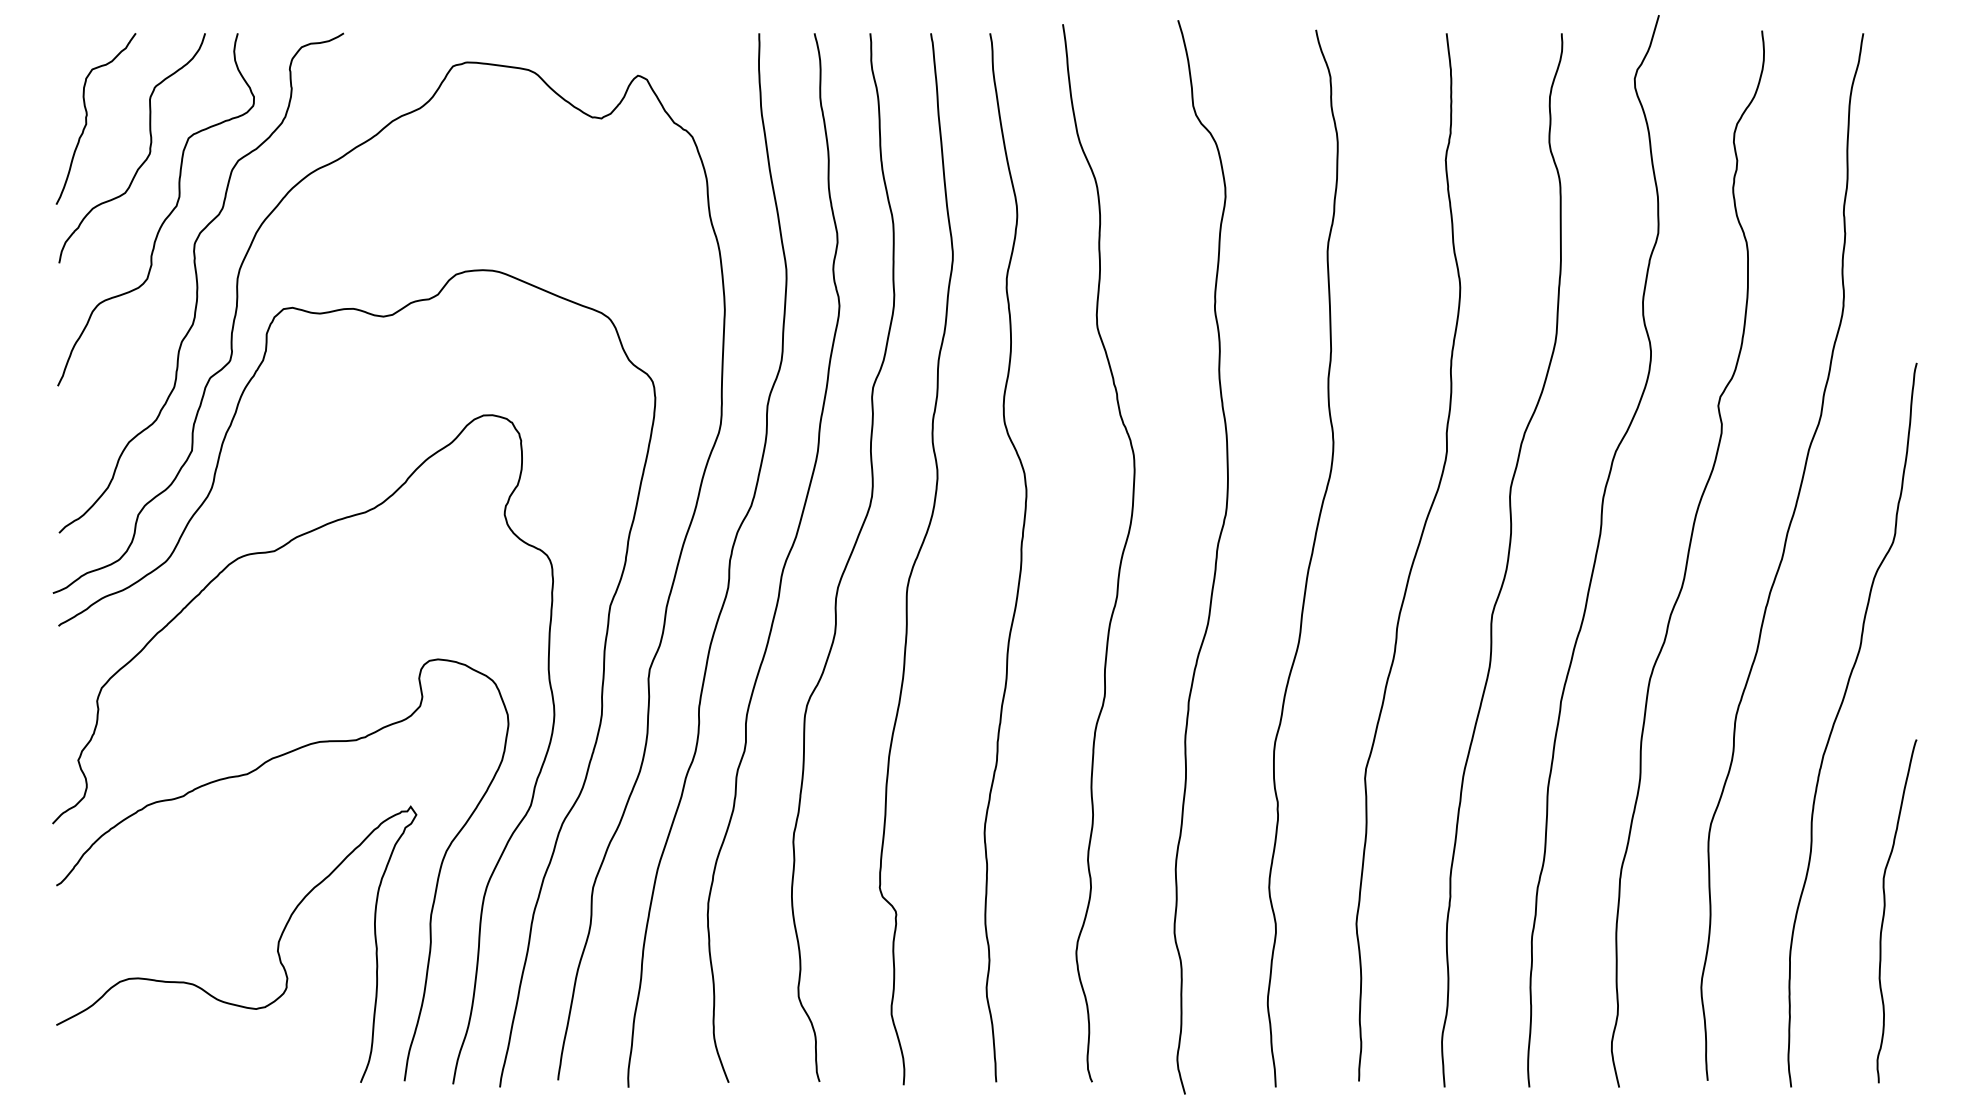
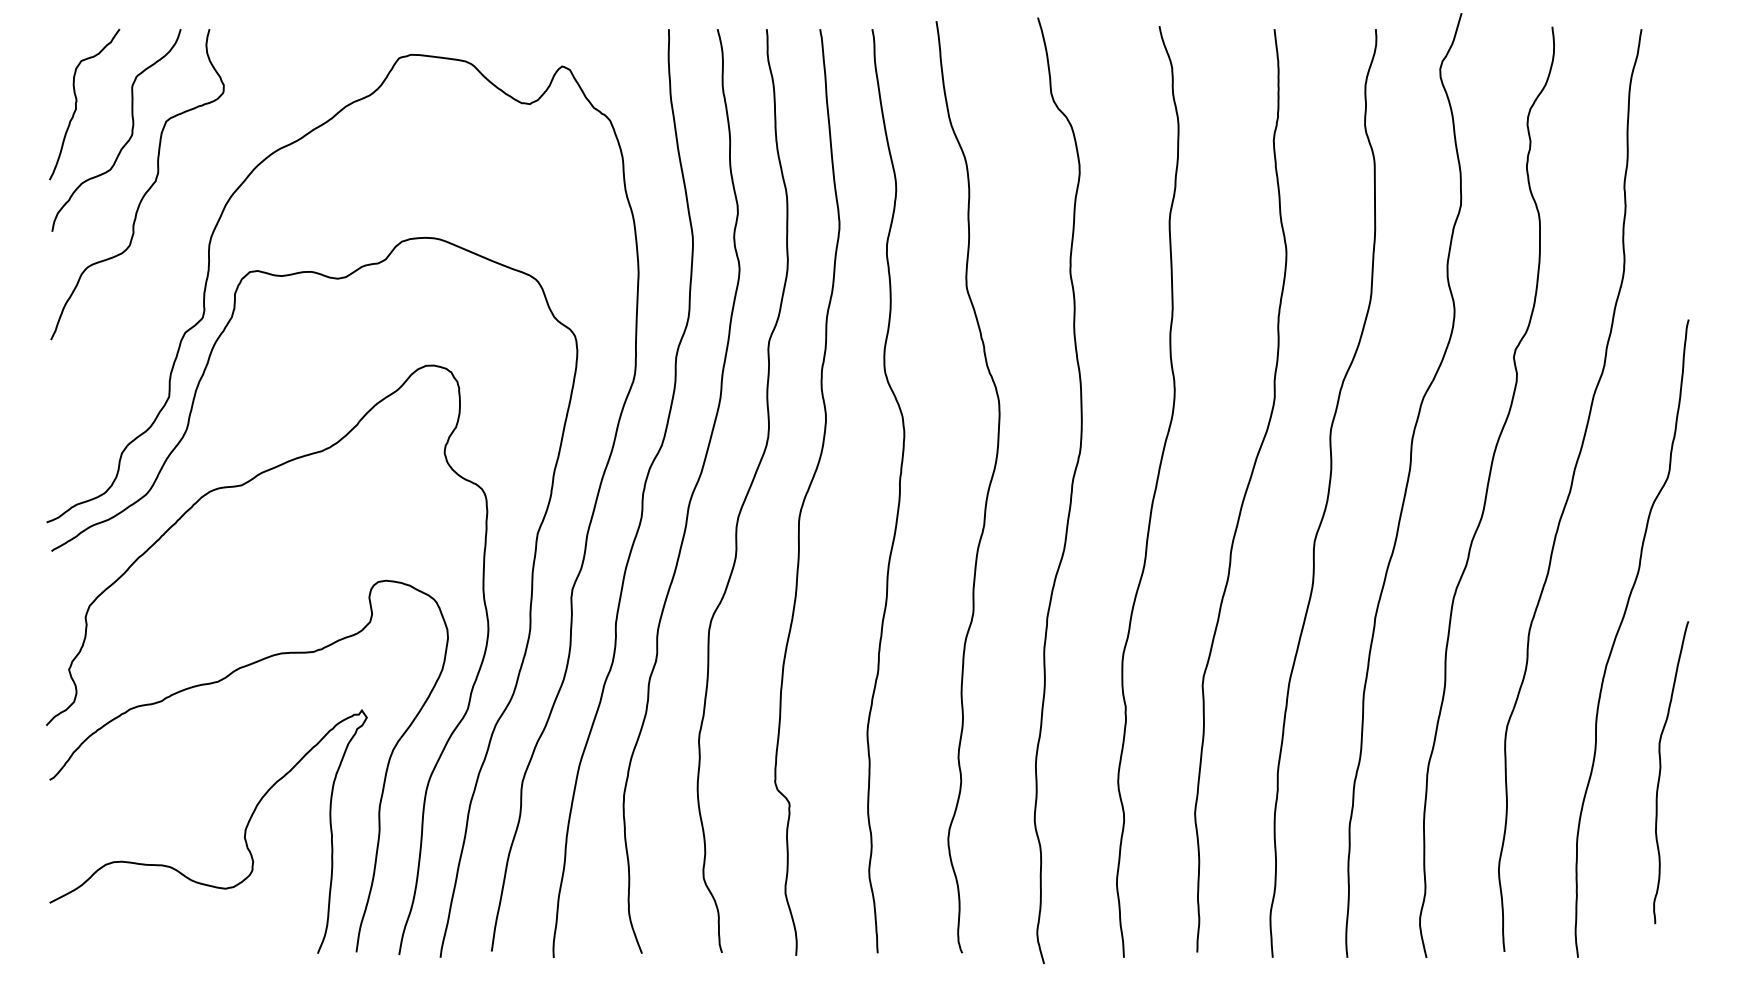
curve: (198, 282) -> (174, 248), removed
curve: (1885, 907) -> (1661, 769), moved

